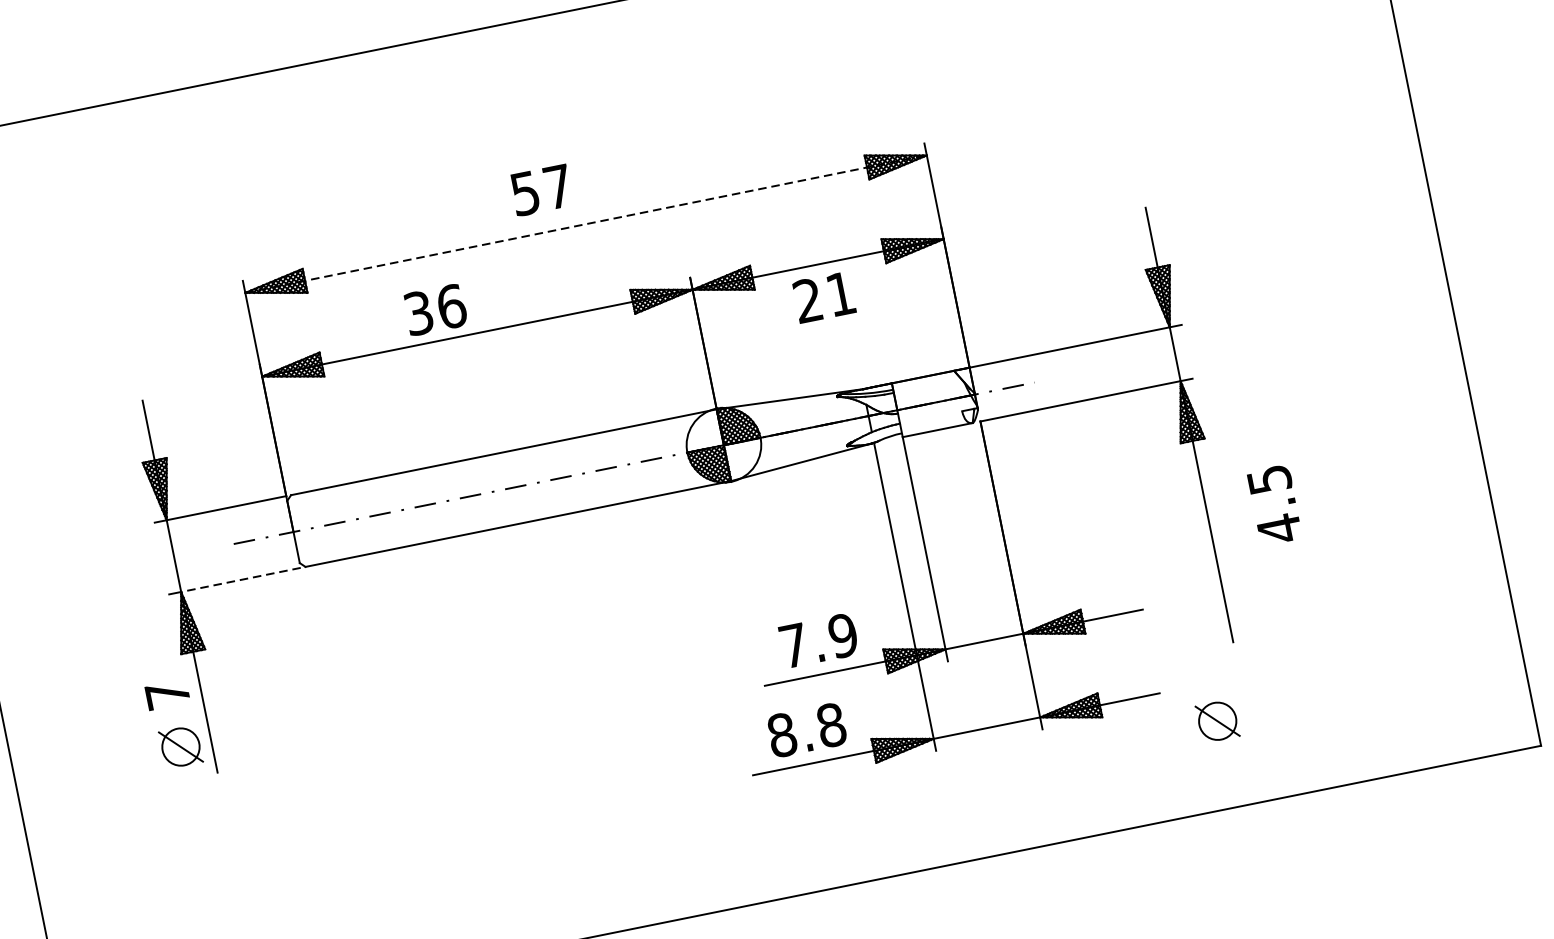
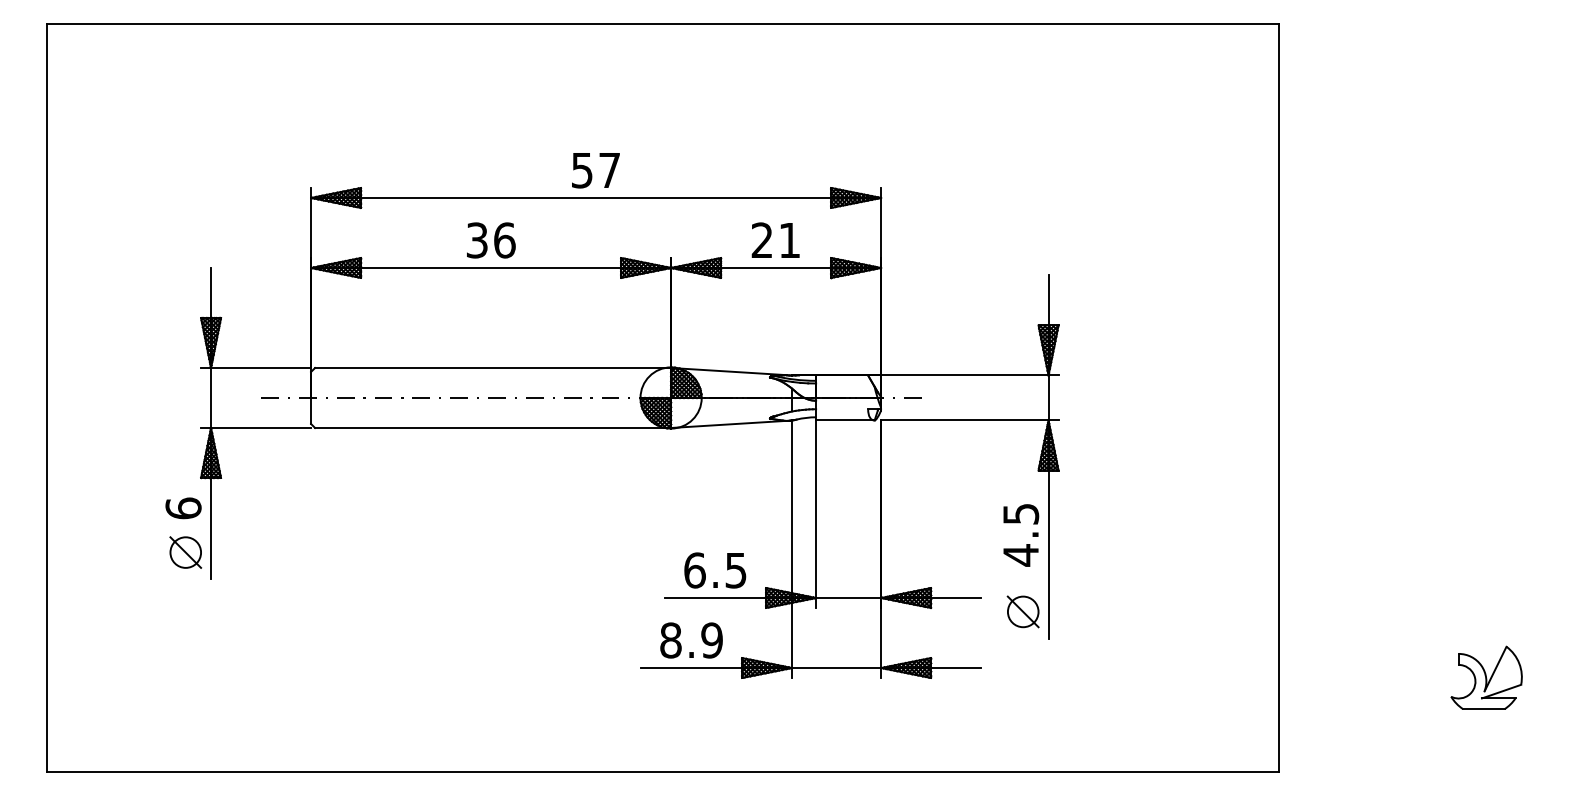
text: (541, 190) -> (595, 170), moved
line: (586, 223) -> (596, 197), dashed -> solid
text: (823, 296) -> (775, 239), moved
text: (435, 309) -> (491, 240), moved
text: (1275, 505) -> (1021, 535), moved
line: (240, 580) -> (260, 428), dashed -> solid
text: (818, 640) -> (715, 570), 7.9 -> 6.5
text: (167, 694) -> (183, 508), 7 -> 6
part: (1216, 720) -> (1022, 611), moved
text: (830, 725) -> (711, 640), 8.8 -> 8.9

